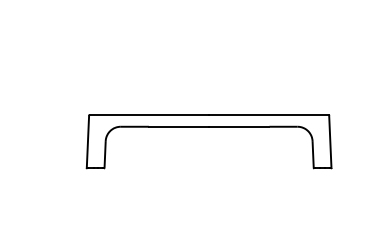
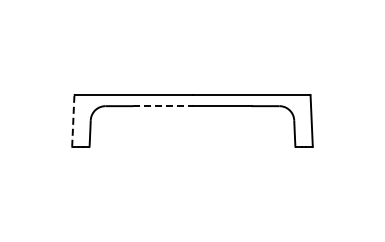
line: (178, 127) -> (162, 106), solid -> dashed
line: (88, 142) -> (73, 121), solid -> dashed

